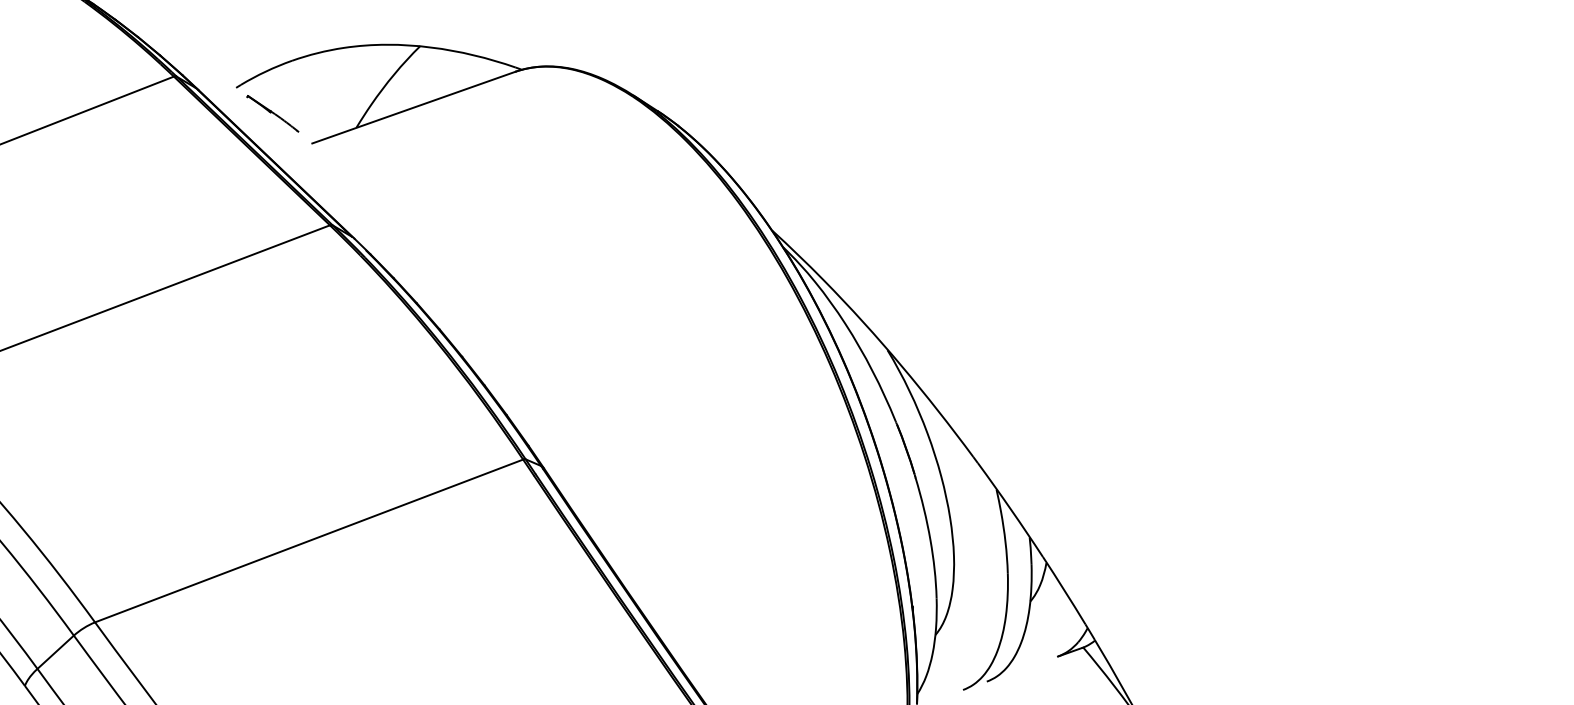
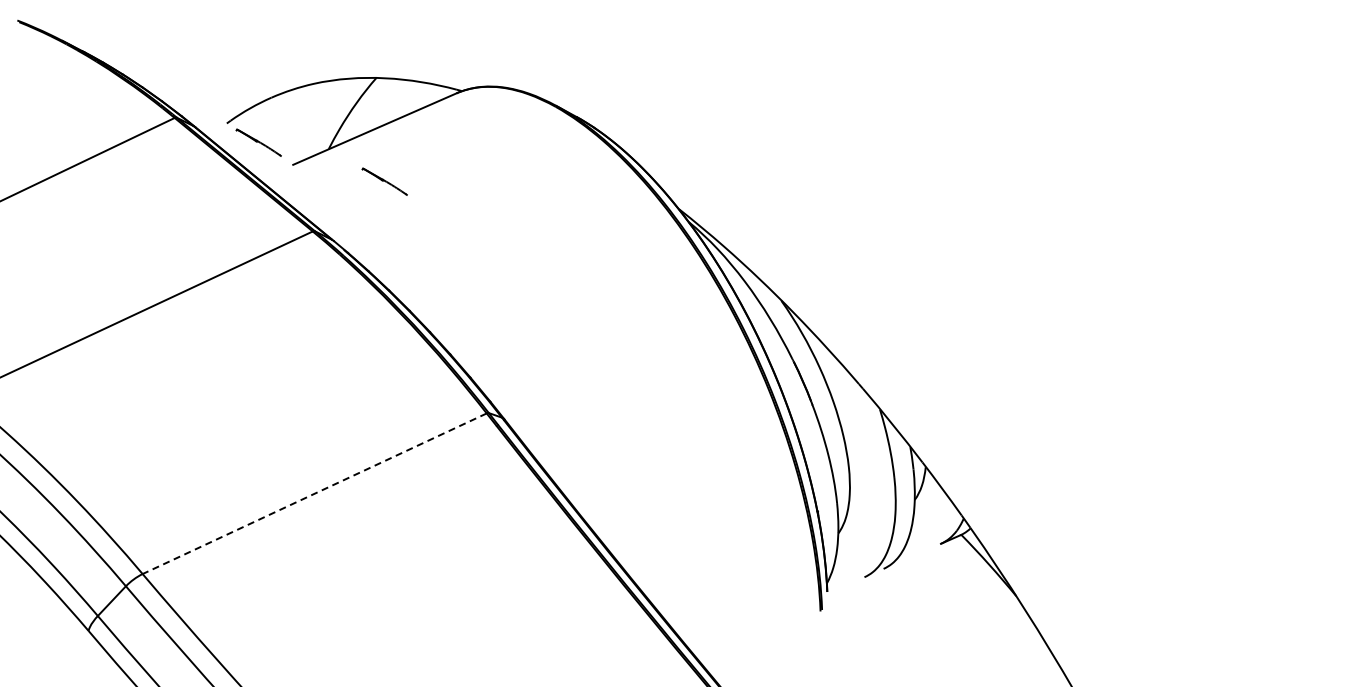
line: (420, 171) -> (384, 181), added
line: (308, 540) -> (314, 493), solid -> dashed

